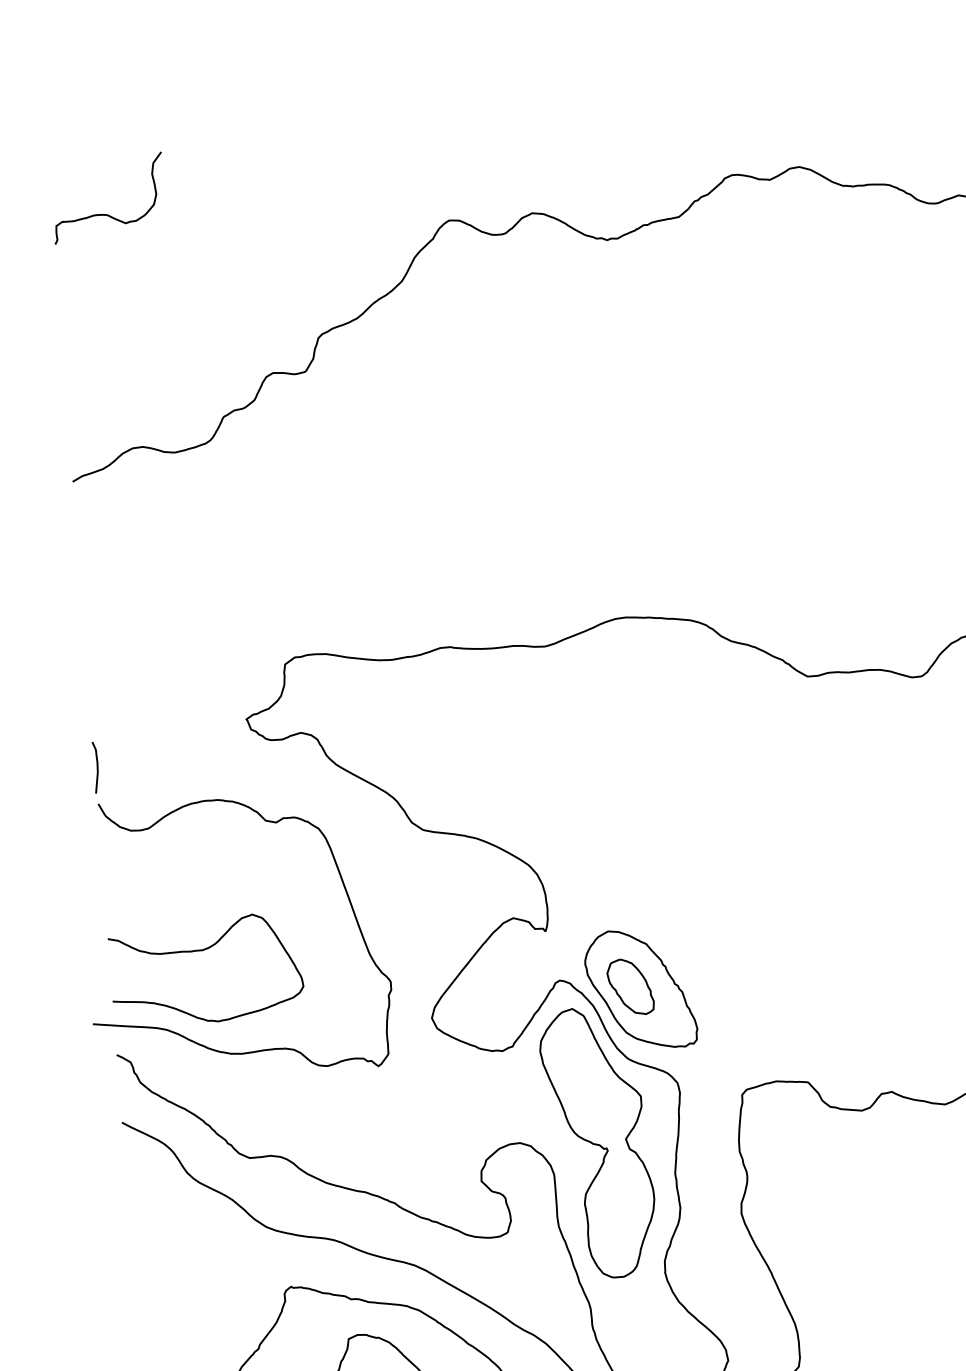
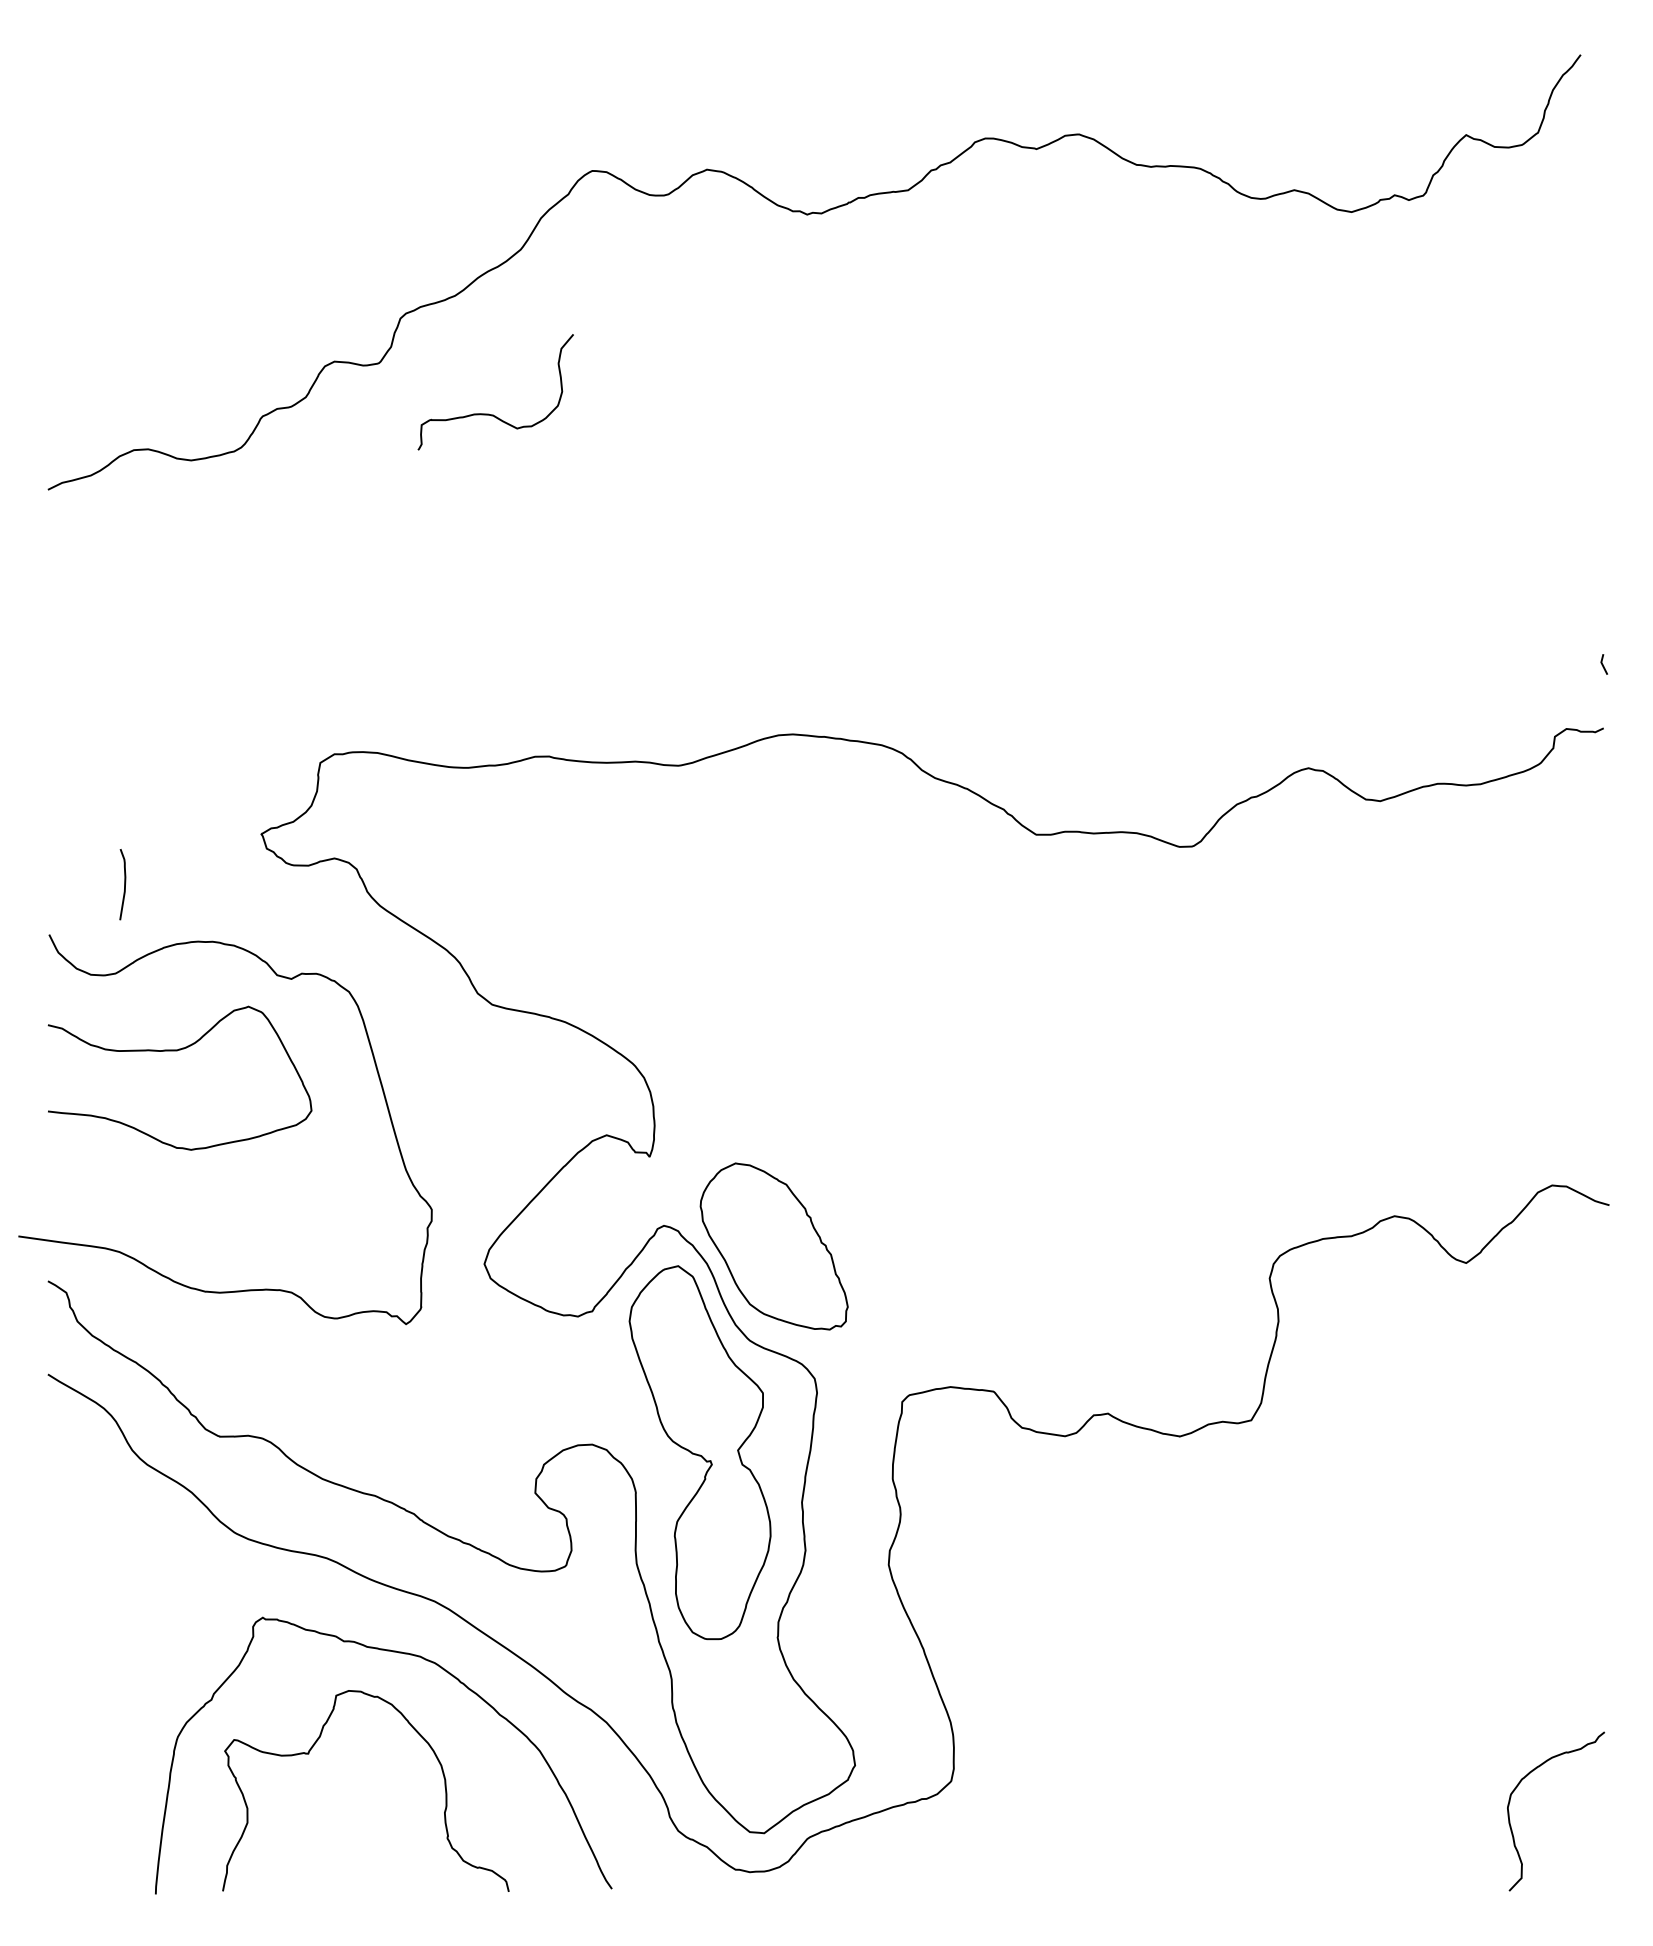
curve: (107, 214) -> (493, 414), moved
curve: (97, 767) -> (124, 884), moved
curve: (203, 950) -> (177, 1051), moved
part: (630, 986) -> (760, 1241), removed

